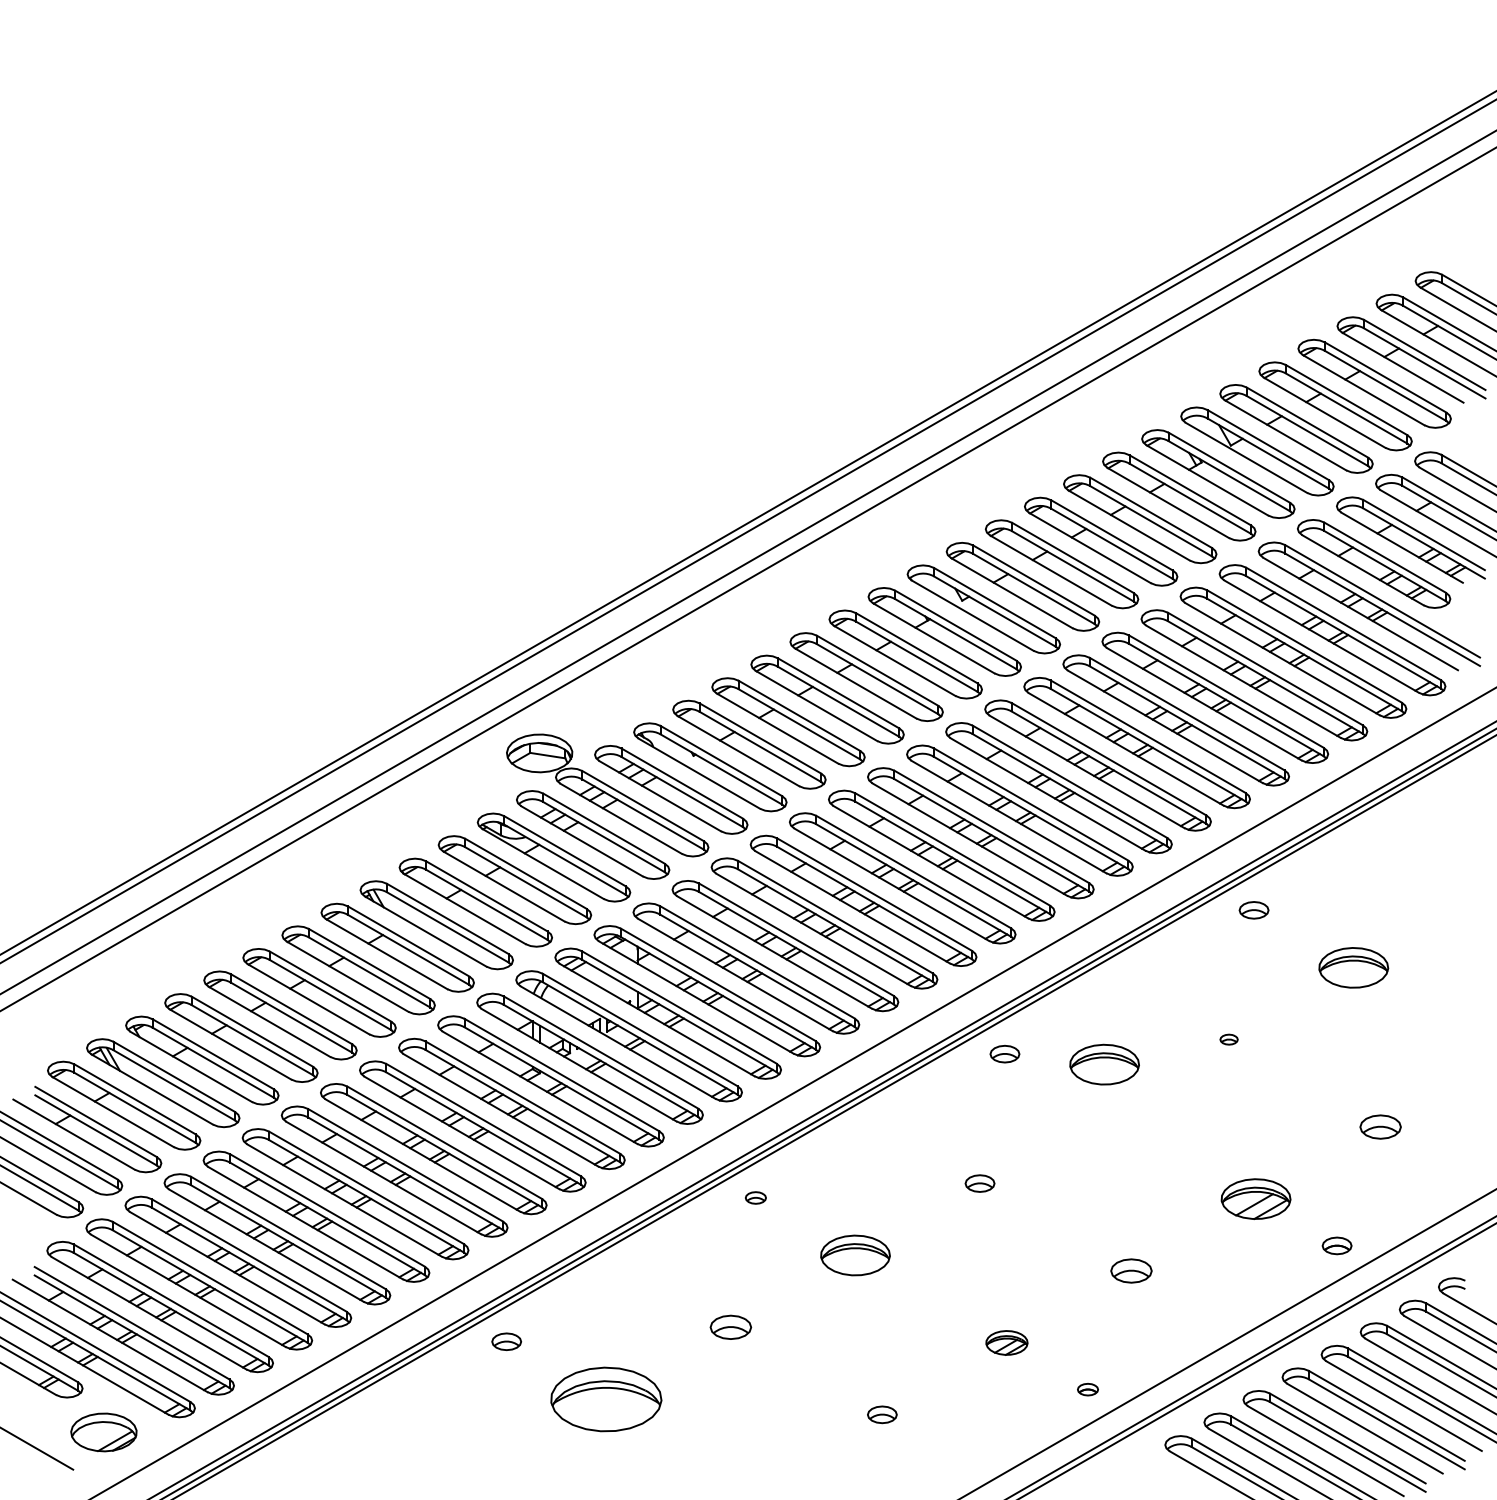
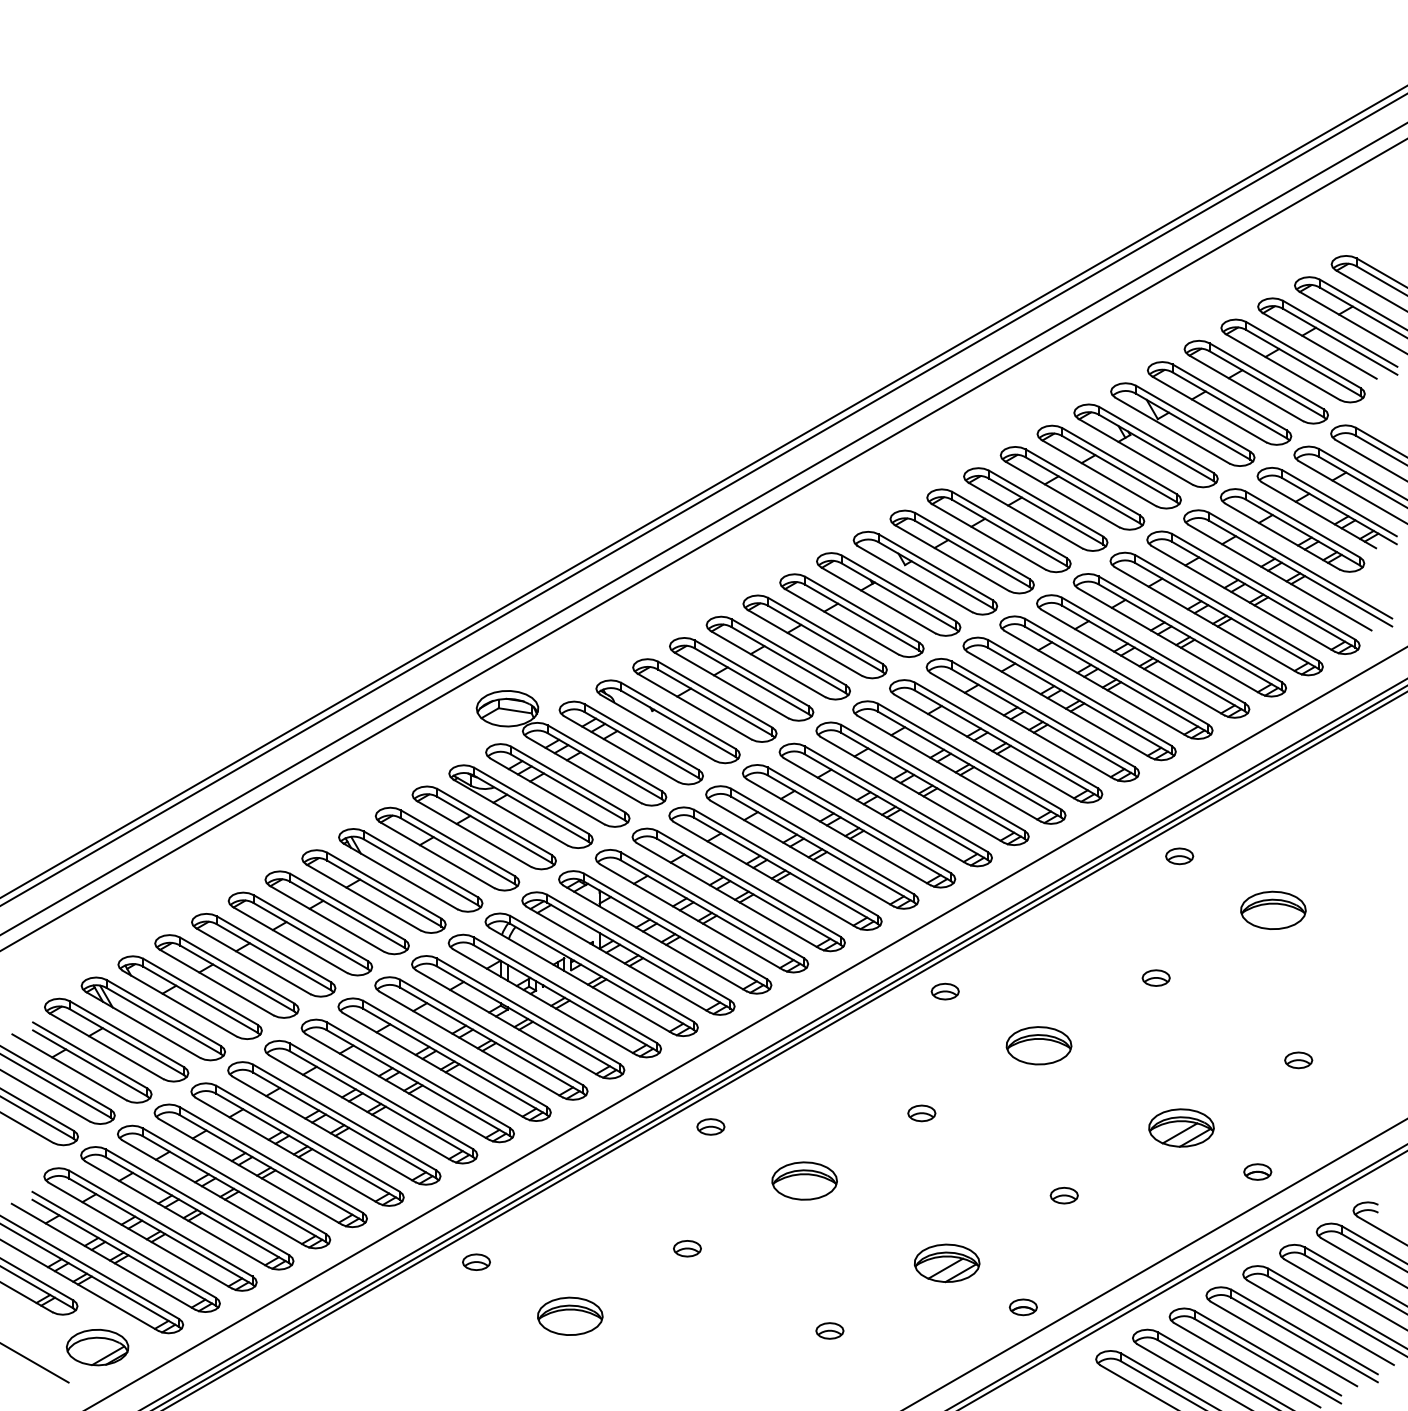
part: (1228, 1039) -> (1155, 977), size x1.67
part: (1104, 1064) -> (1038, 1045), moved
part: (1380, 1127) -> (1298, 1060), size x0.71
part: (755, 1197) -> (710, 1126), size x1.43
part: (1131, 1270) -> (1064, 1195), size x0.71
part: (730, 1327) -> (687, 1248), size x0.71
part: (1006, 1342) -> (946, 1262), size x1.67
part: (1087, 1389) -> (1022, 1307), size x1.43
part: (606, 1398) -> (570, 1315), size x0.62

